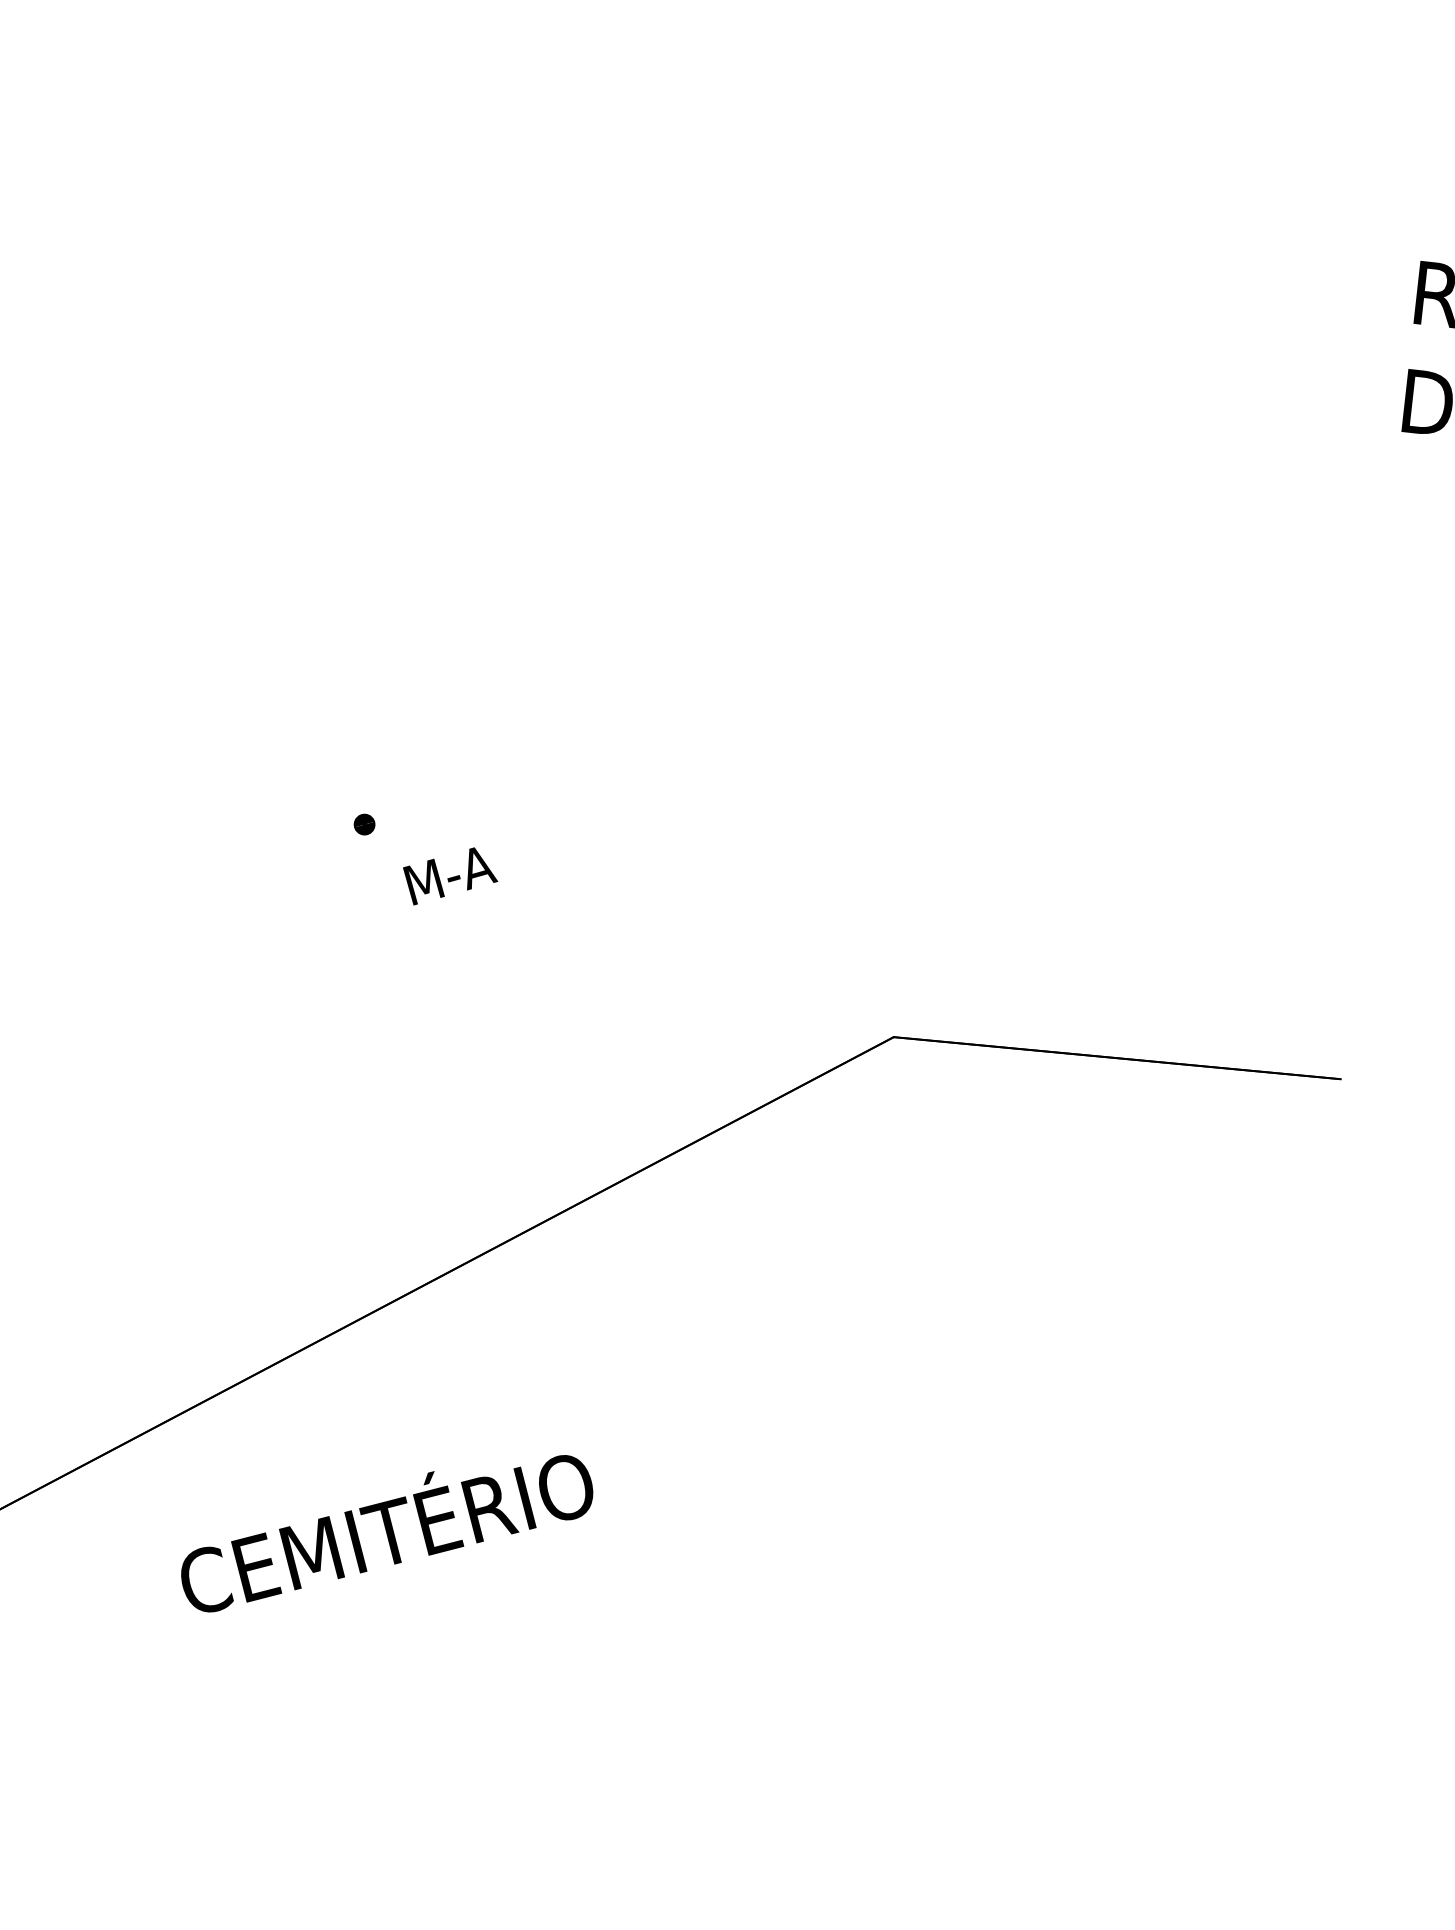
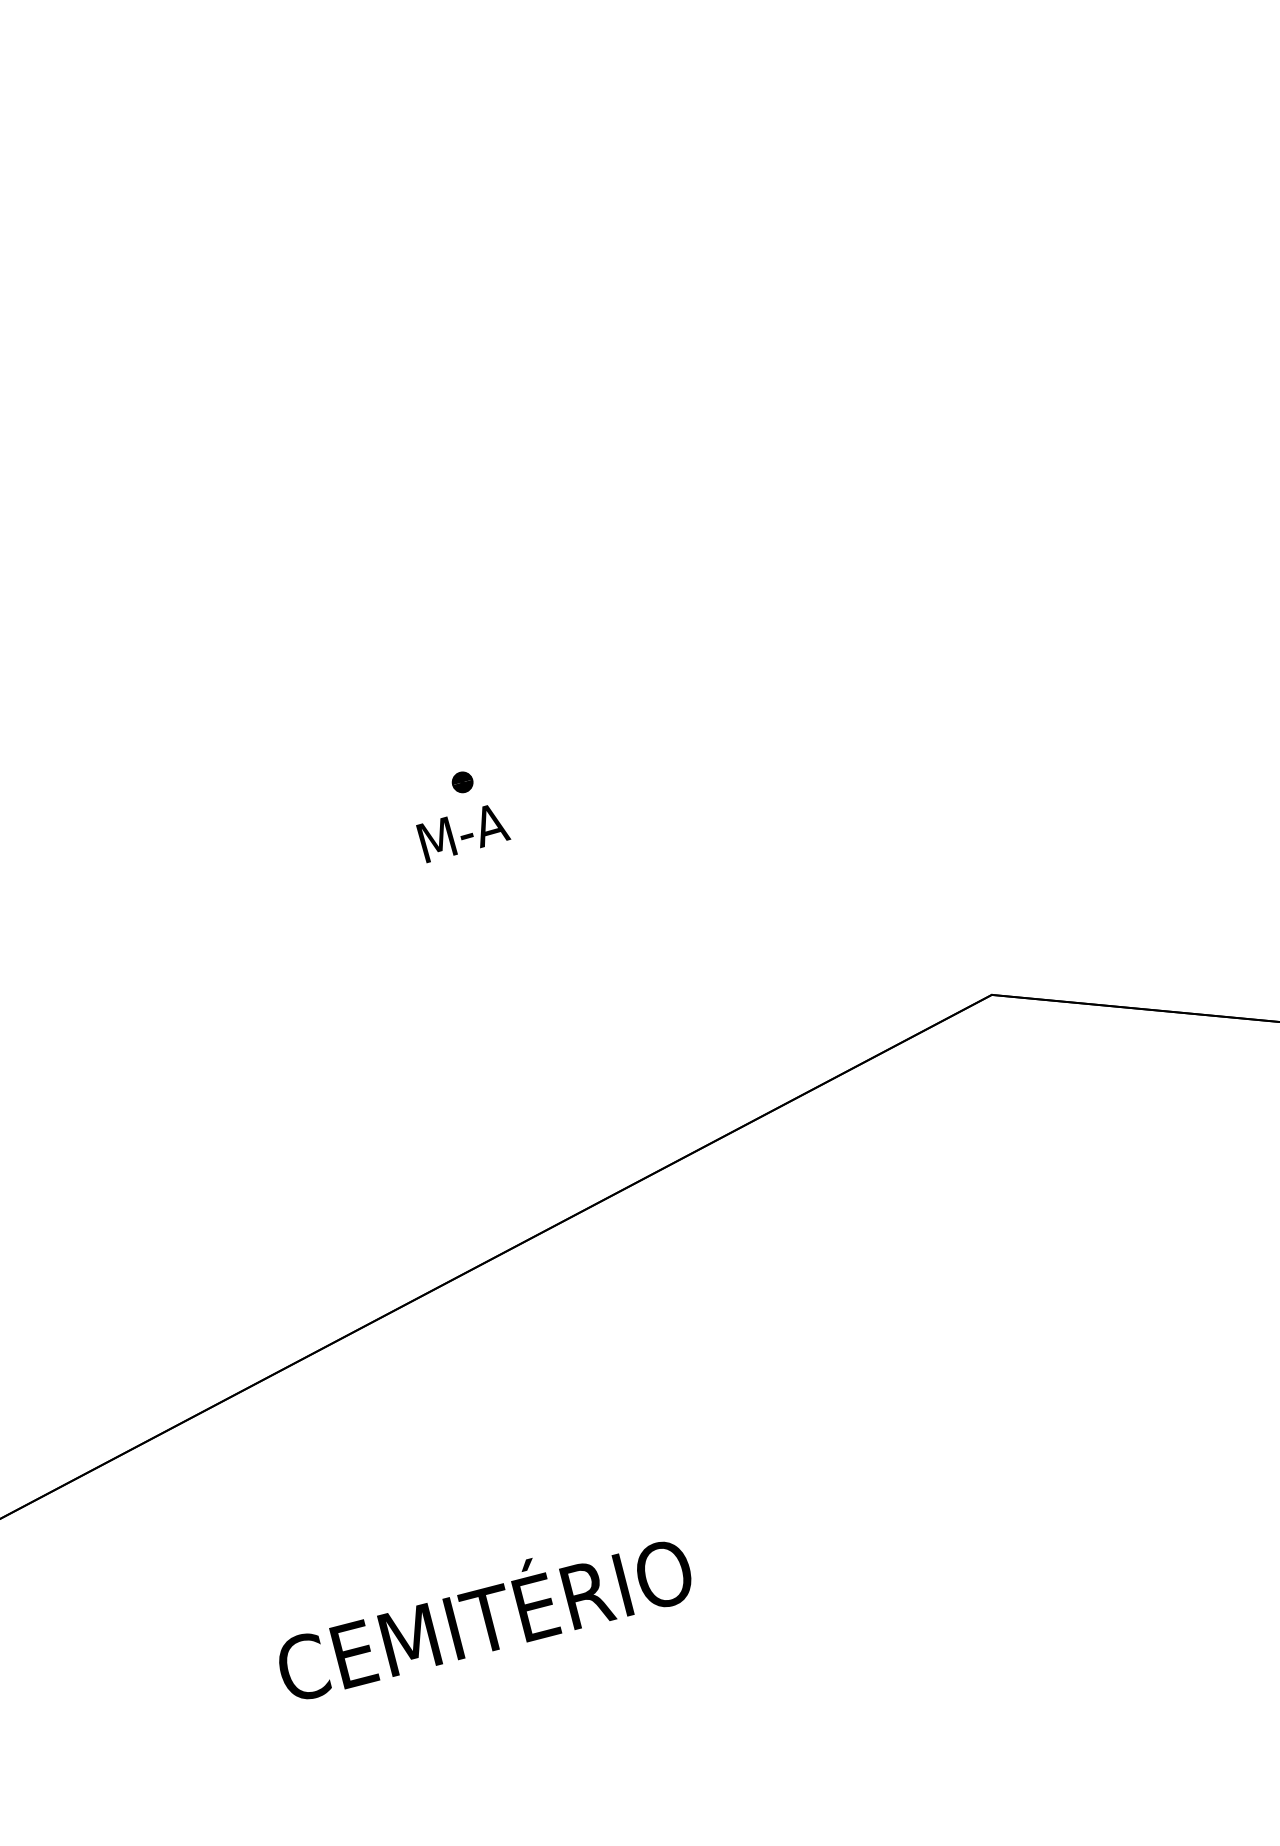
text: (450, 876) -> (463, 834), moved
text: (387, 1533) -> (485, 1620), moved

